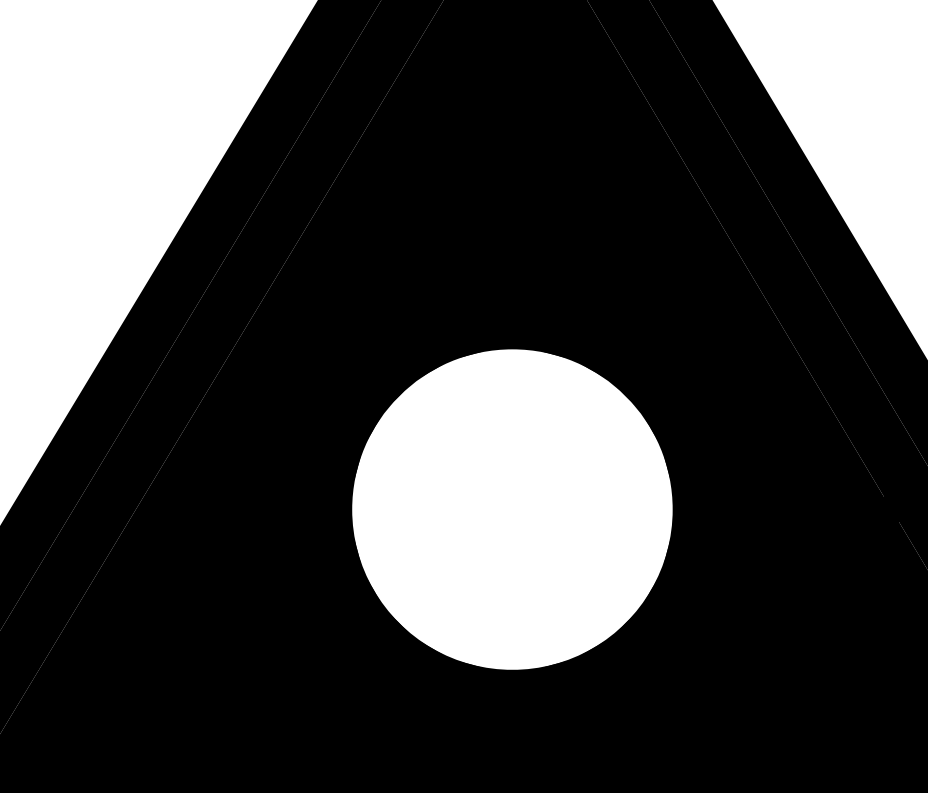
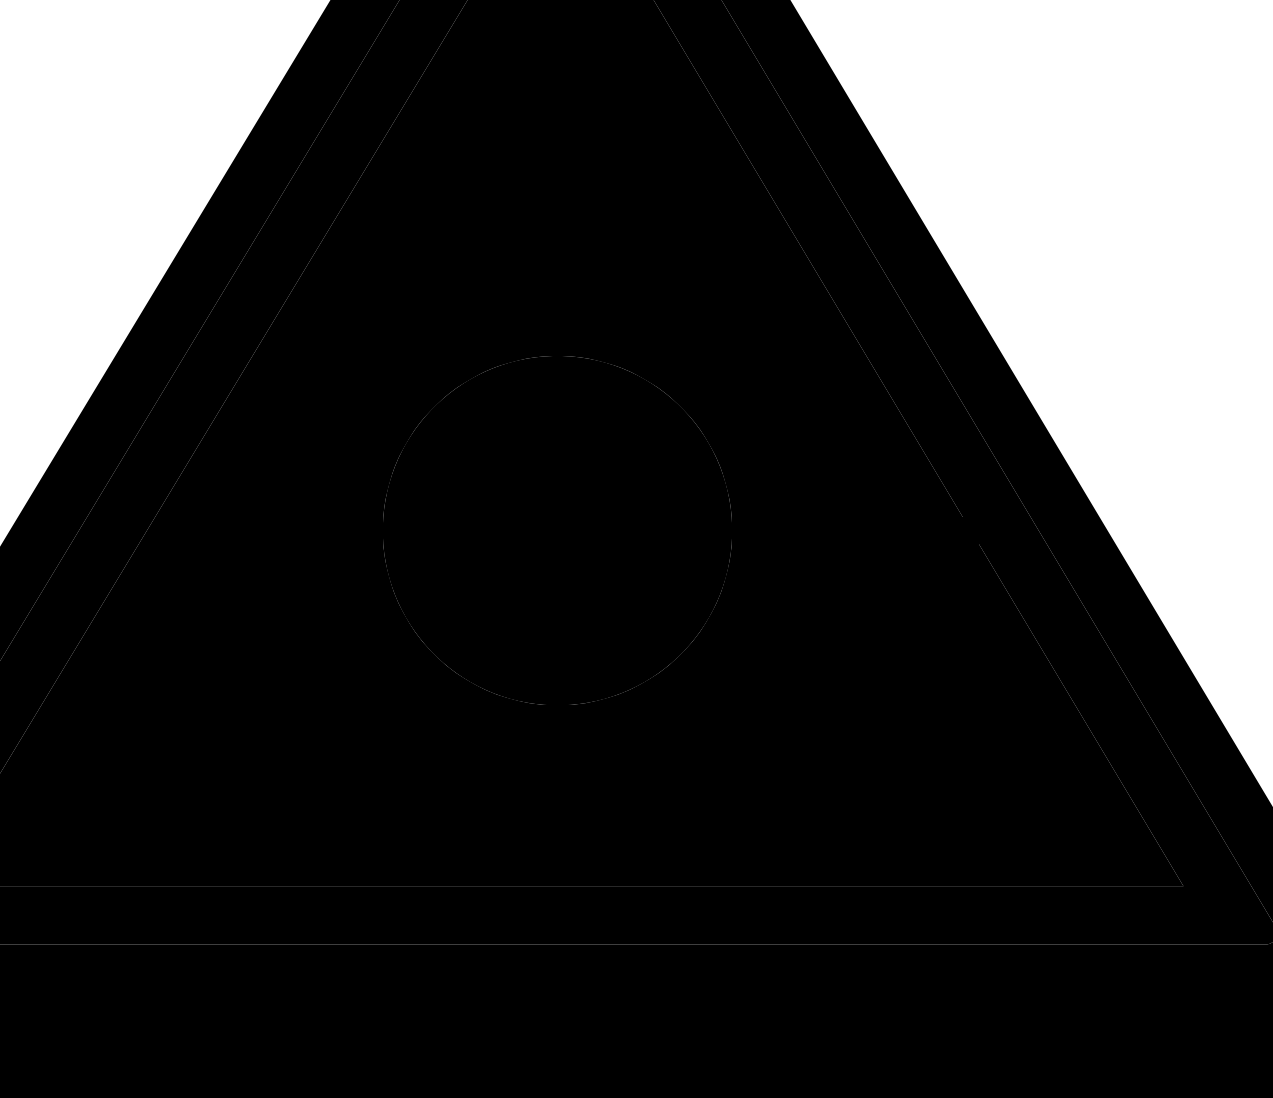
fill: (512, 509) -> (557, 530), added

